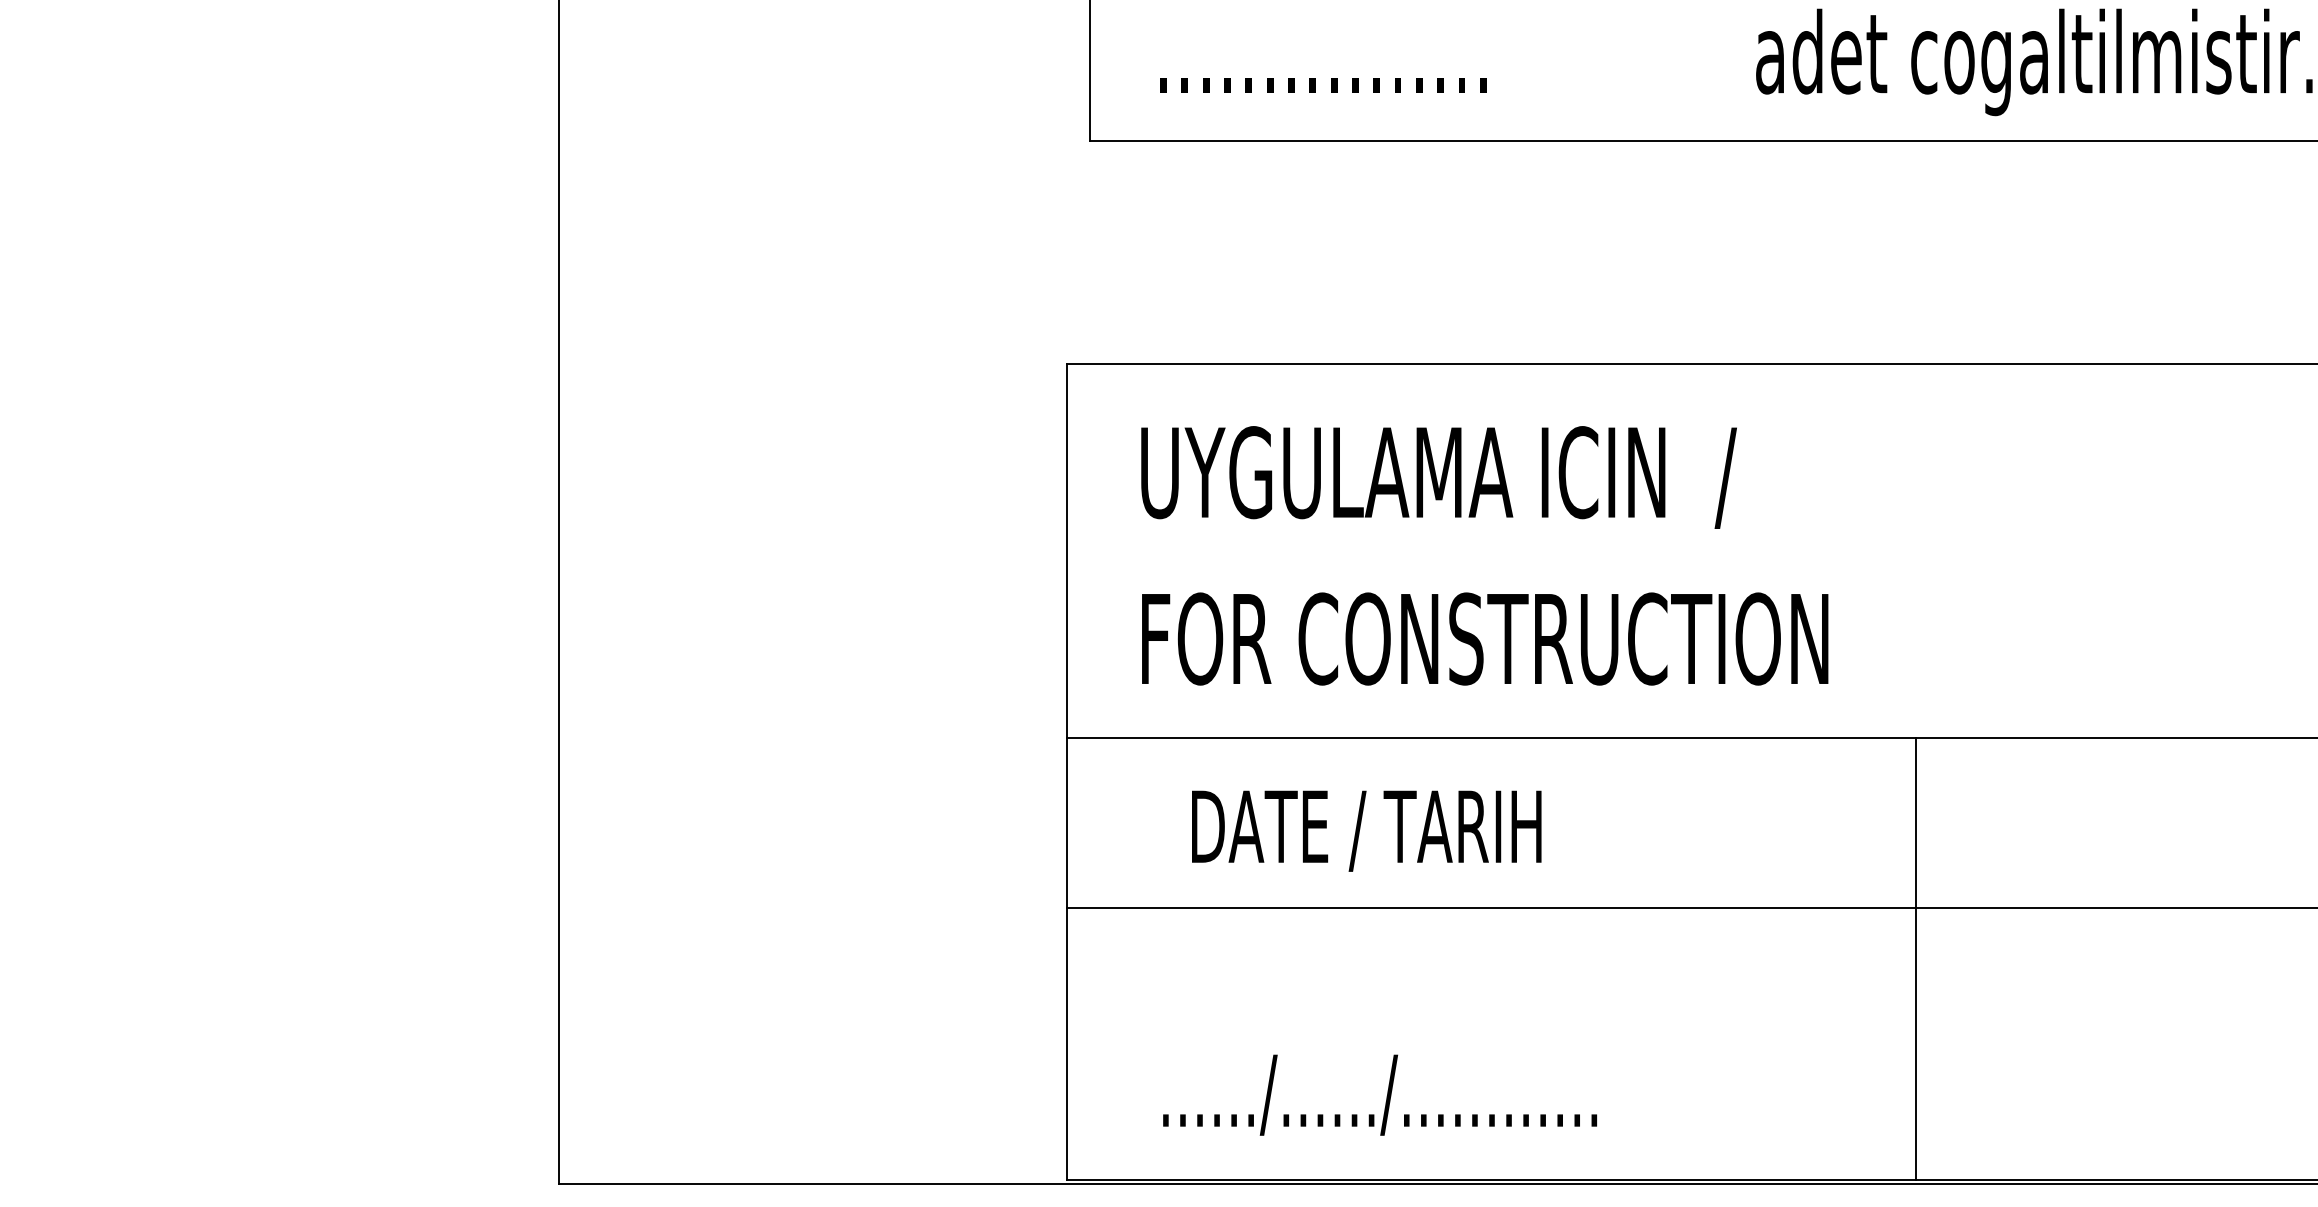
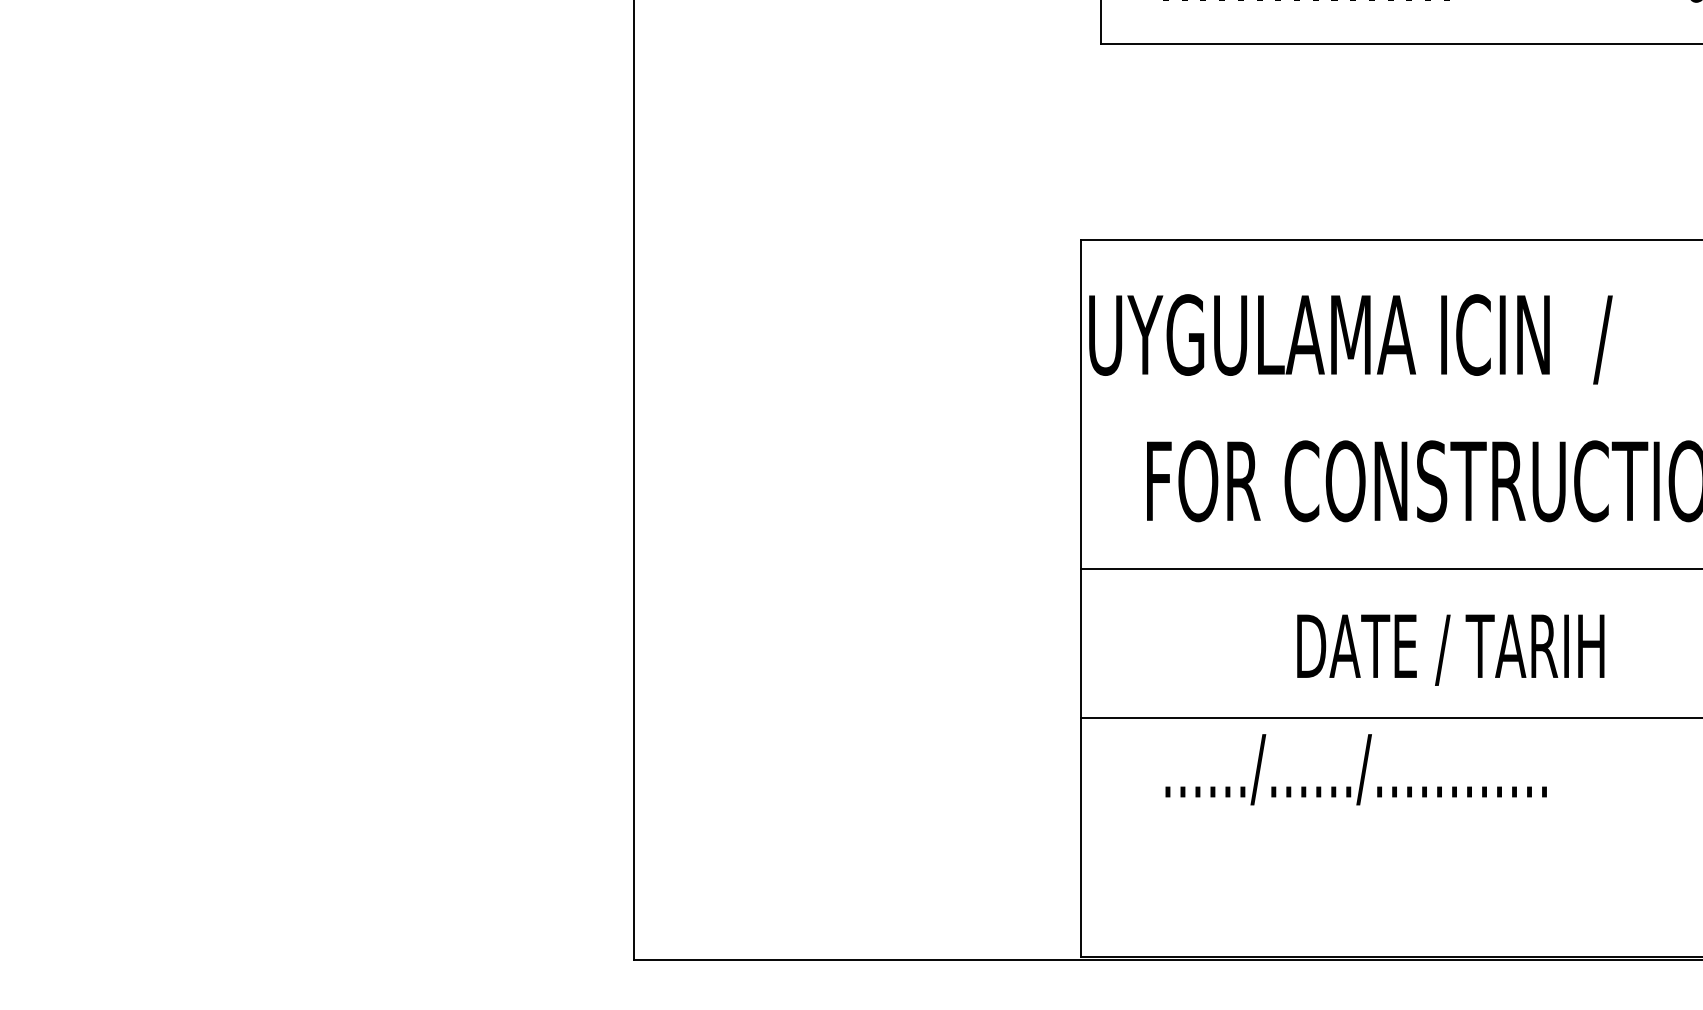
text: (1438, 477) -> (1350, 339), moved
text: (1366, 830) -> (1450, 649), moved
text: (1379, 1094) -> (1355, 769), moved

